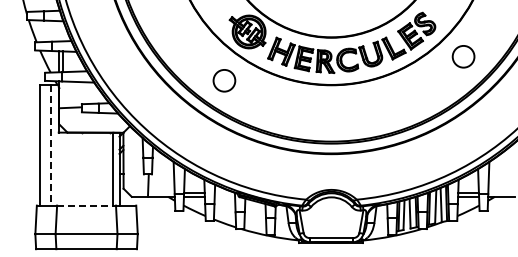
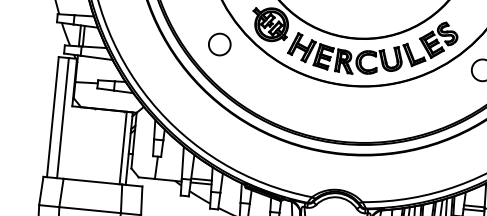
circle: (224, 80) -> (219, 44), moved
line: (50, 145) -> (62, 118), dashed -> solid
line: (87, 205) -> (93, 181), dashed -> solid

